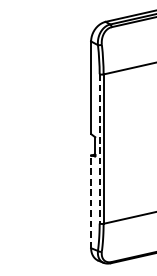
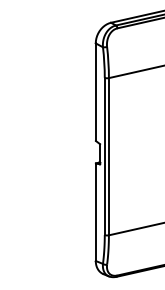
line: (99, 148) -> (104, 156), dashed -> solid
line: (90, 202) -> (95, 212), dashed -> solid

